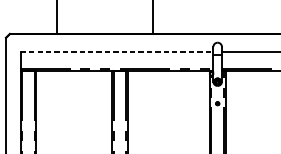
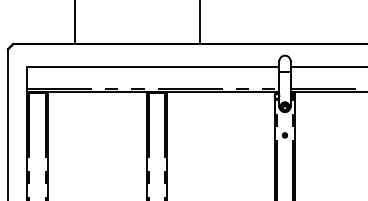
line: (117, 51) -> (153, 67), dashed -> solid

